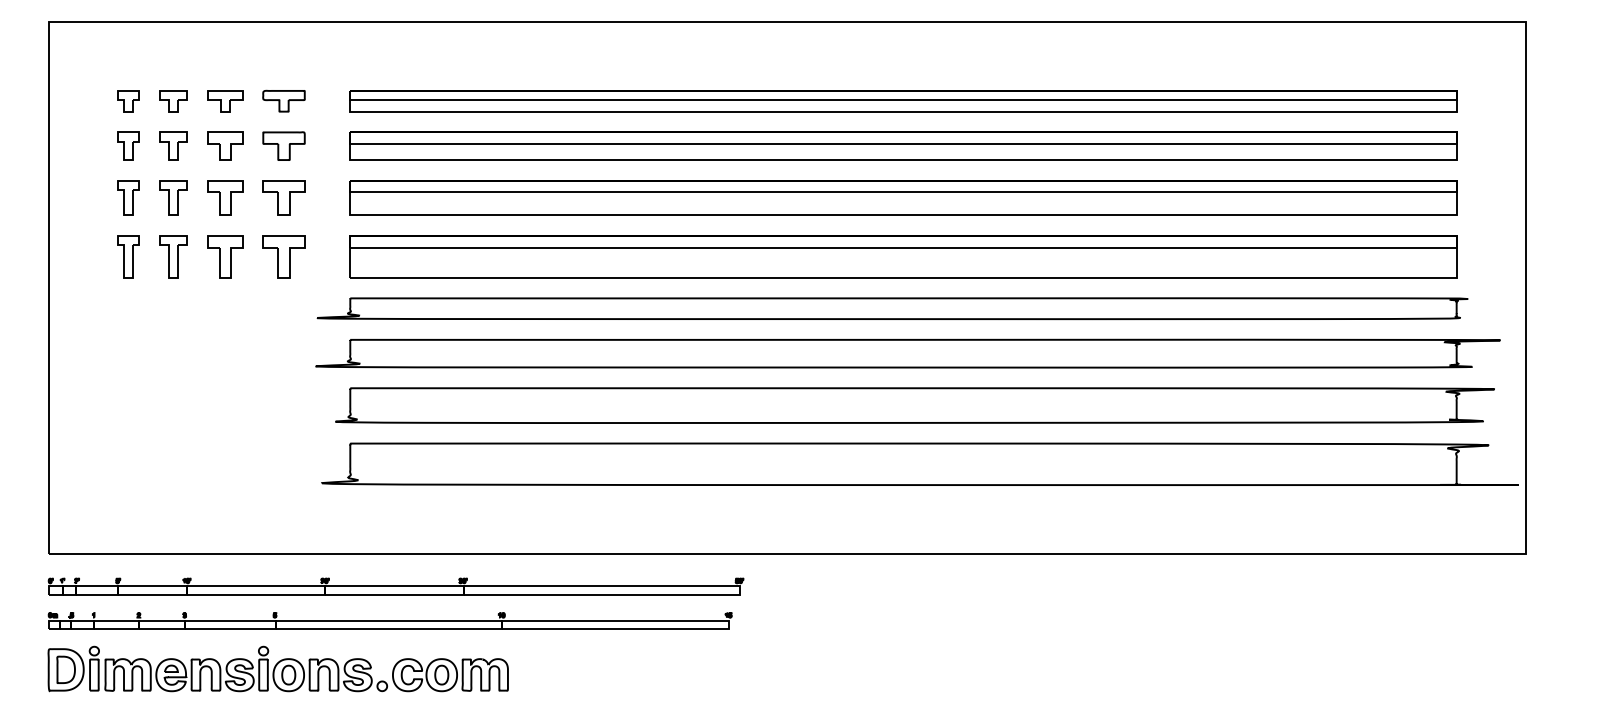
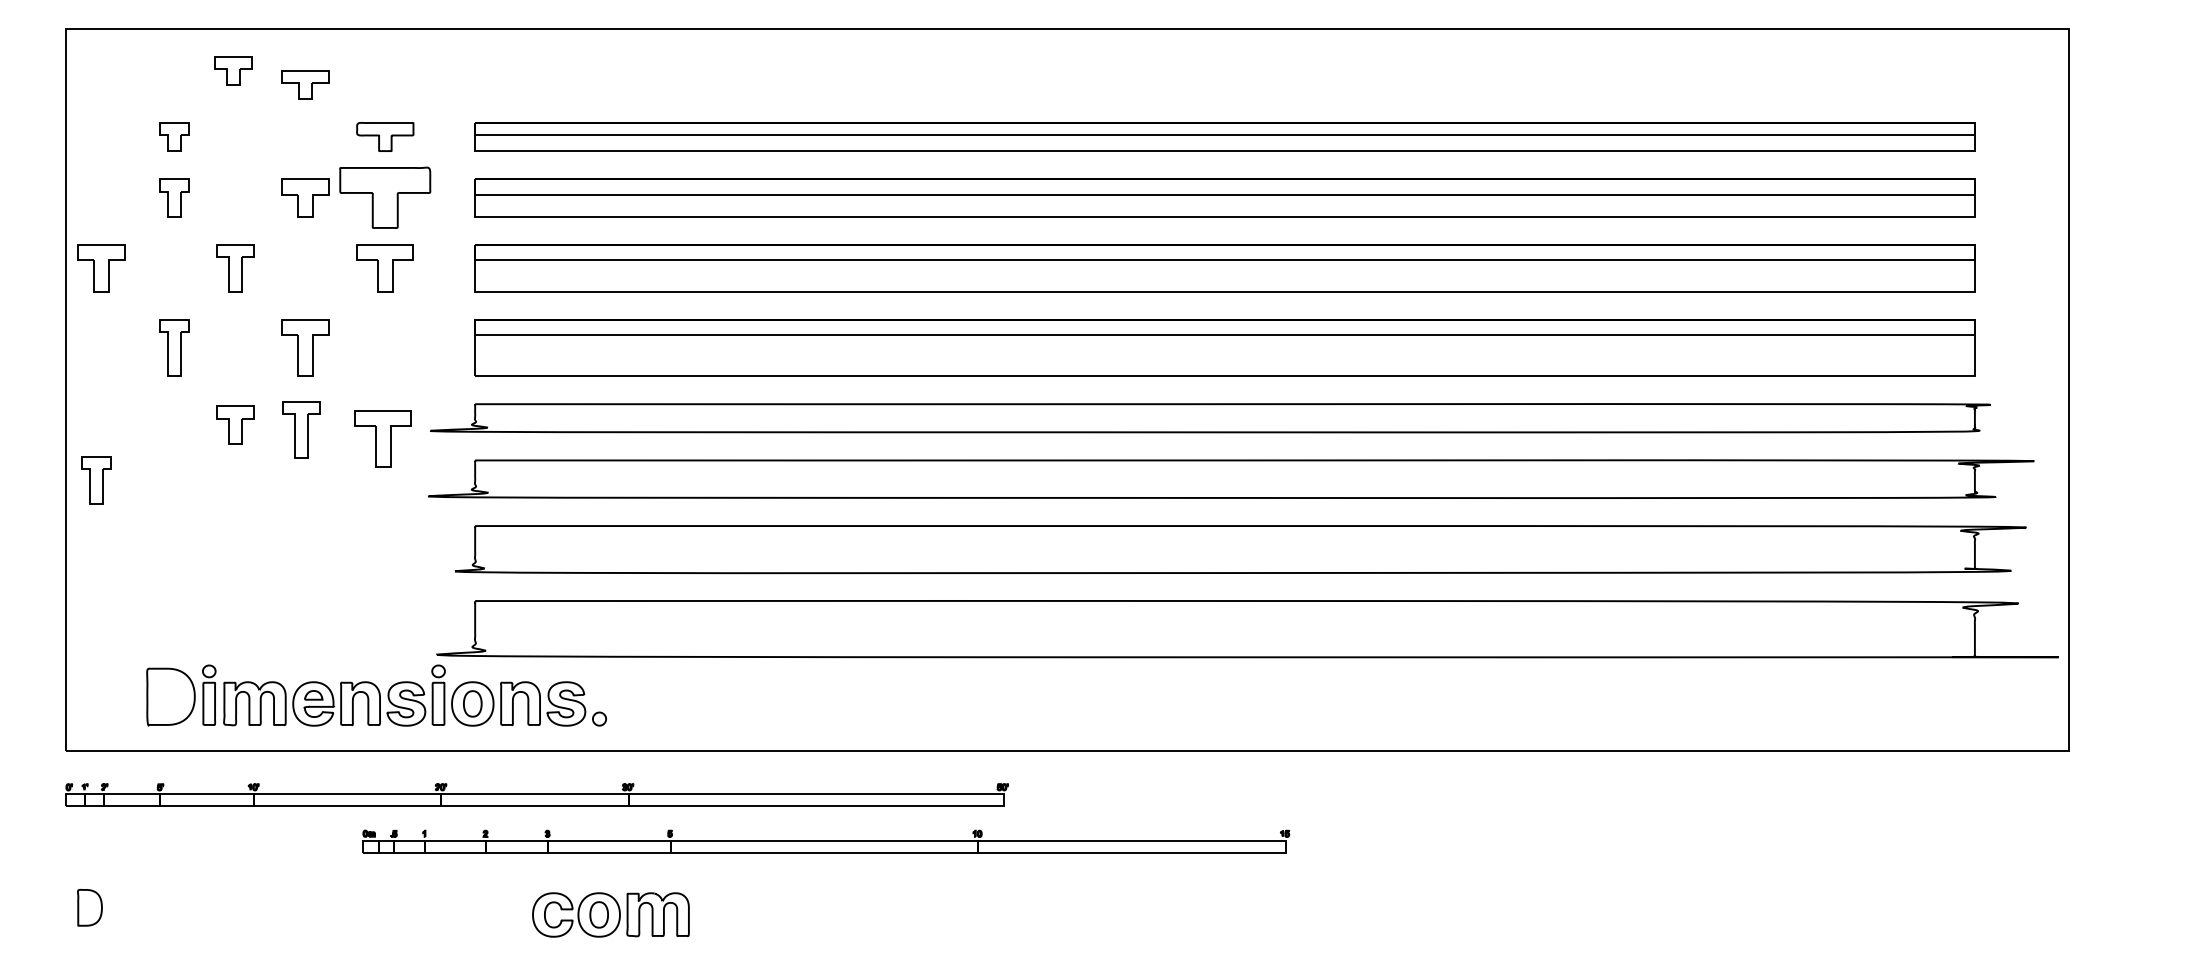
part: (173, 100) -> (233, 70), moved
part: (225, 100) -> (305, 84), moved
part: (173, 145) -> (235, 424), moved
part: (284, 145) -> (385, 197), size x1.6
part: (128, 198) -> (96, 480), moved
part: (225, 198) -> (101, 268), moved
part: (173, 256) -> (301, 429), moved
part: (283, 256) -> (382, 438), moved
part: (390, 620) -> (826, 841), moved
part: (217, 668) -> (376, 695), moved

